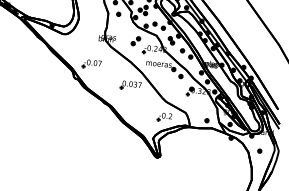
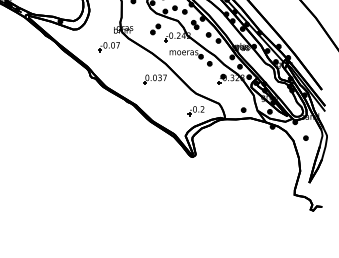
part: (91, 64) -> (108, 47), moved

